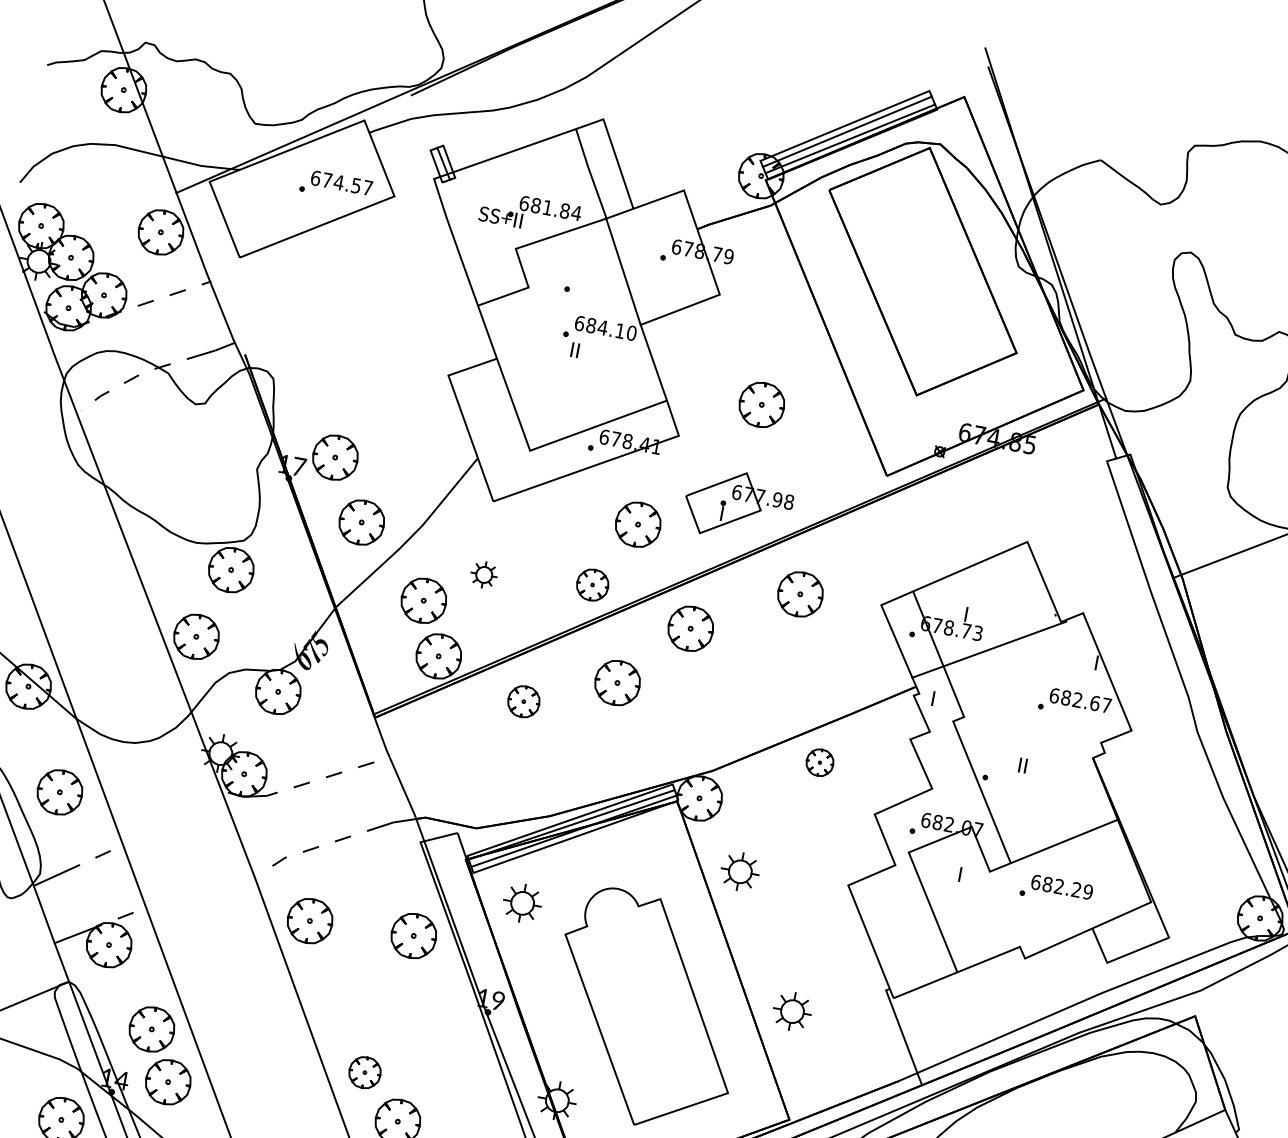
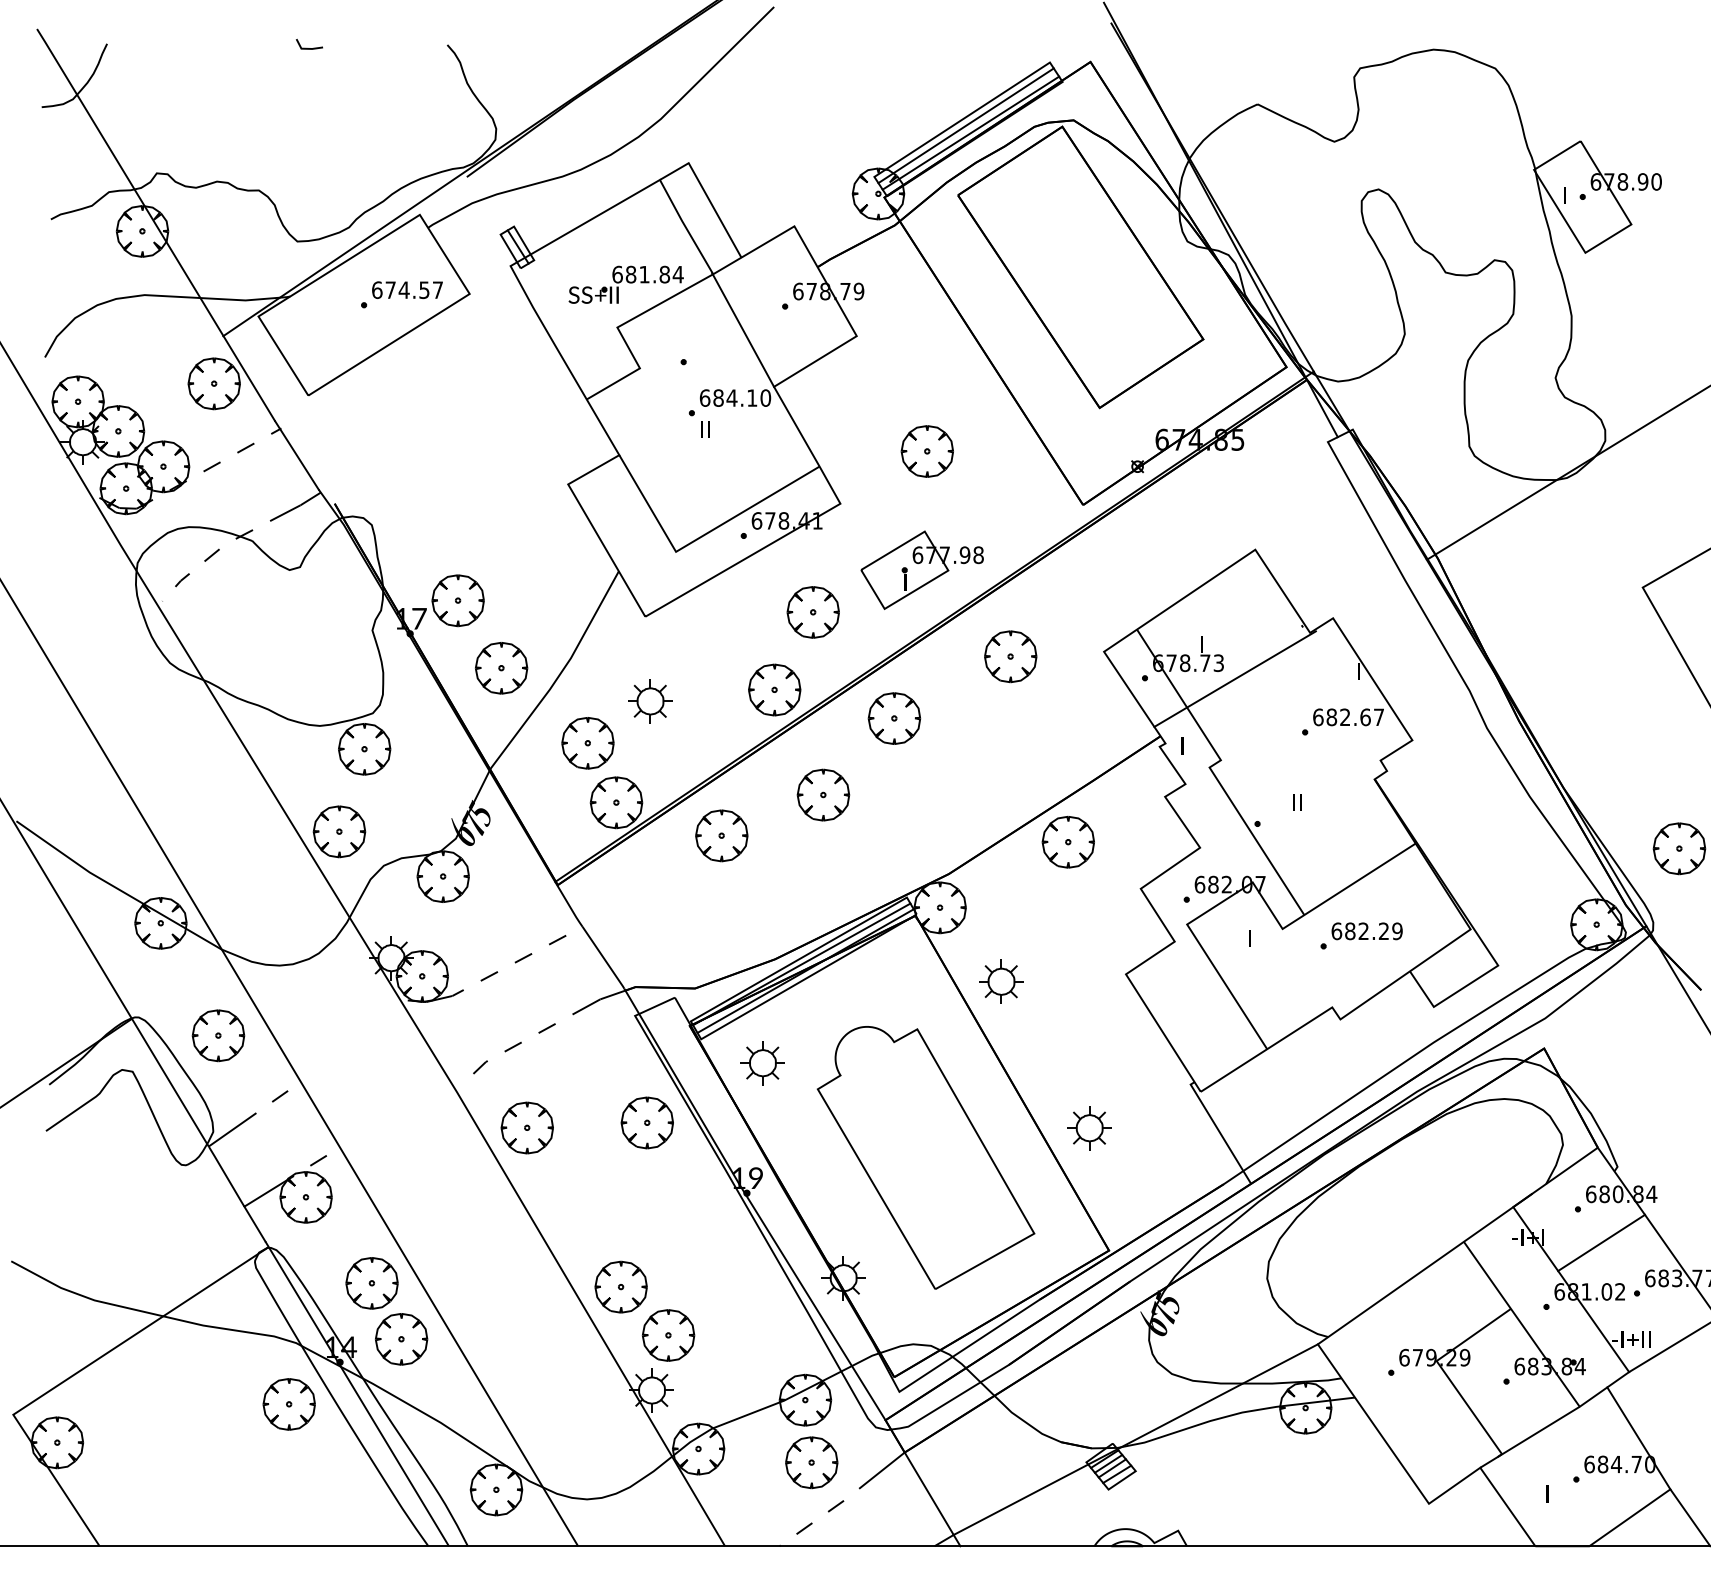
part: (484, 575) -> (650, 701), size x1.43
part: (592, 584) -> (774, 689), size x1.43
part: (523, 701) -> (721, 835), size x1.43
part: (819, 762) -> (1067, 841), size x1.67
part: (364, 1072) -> (620, 1286), size x1.43

